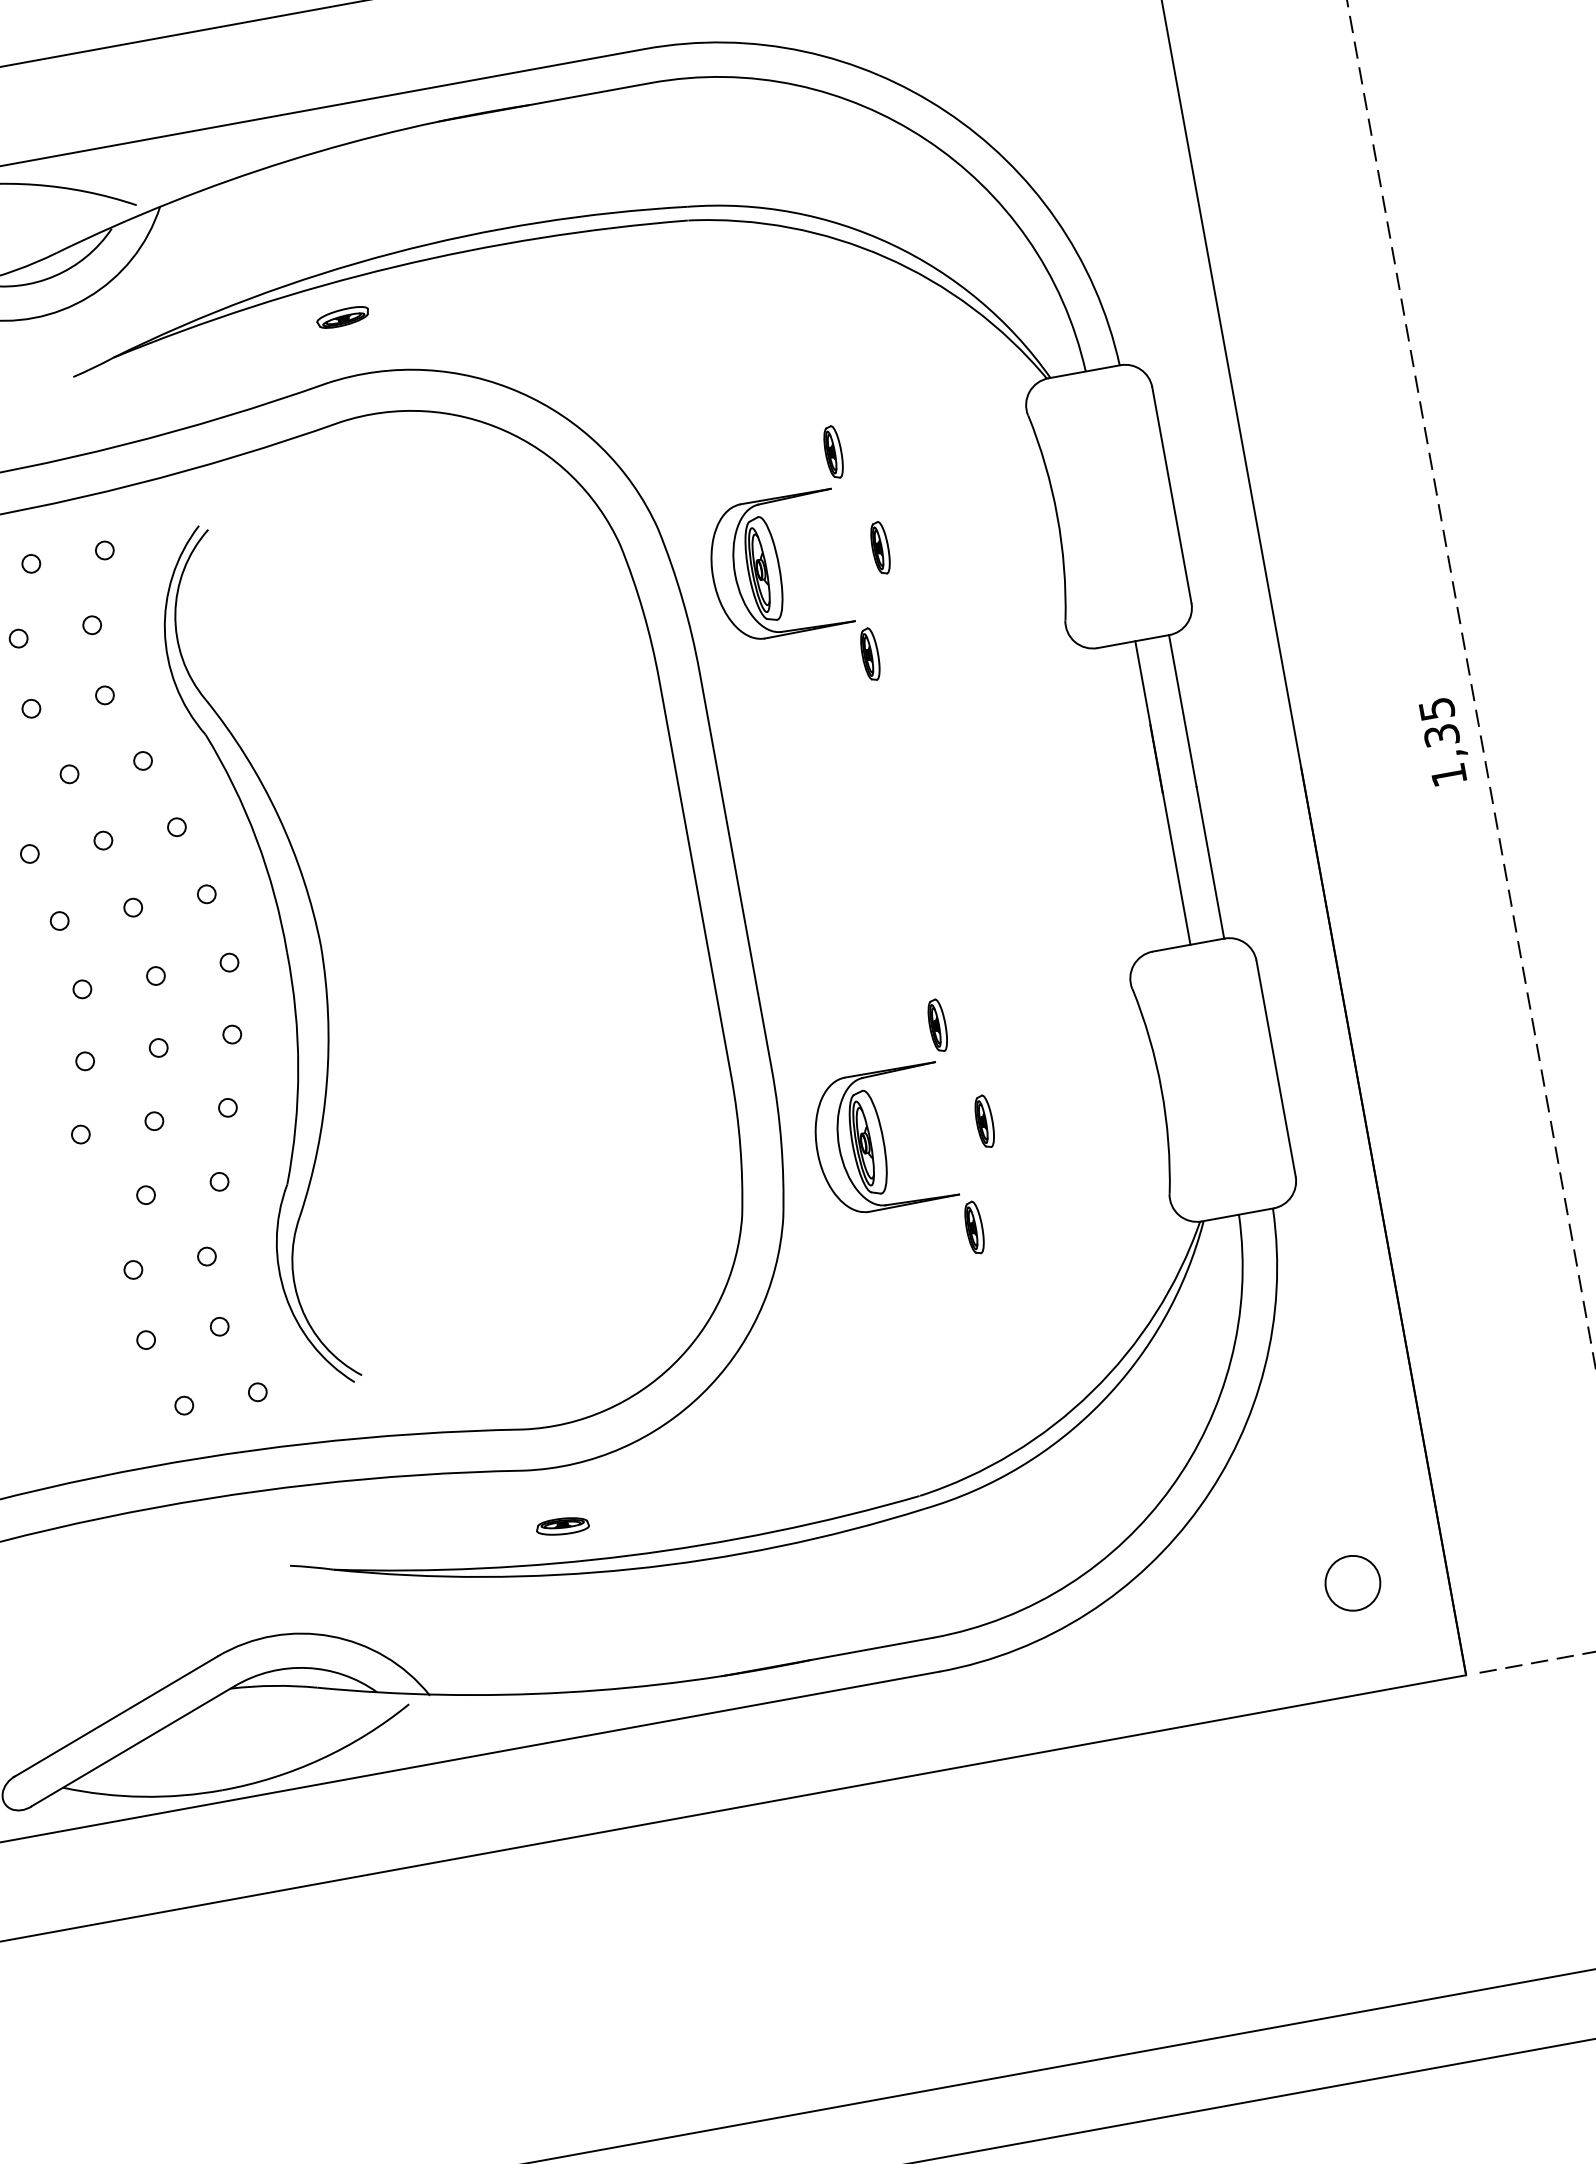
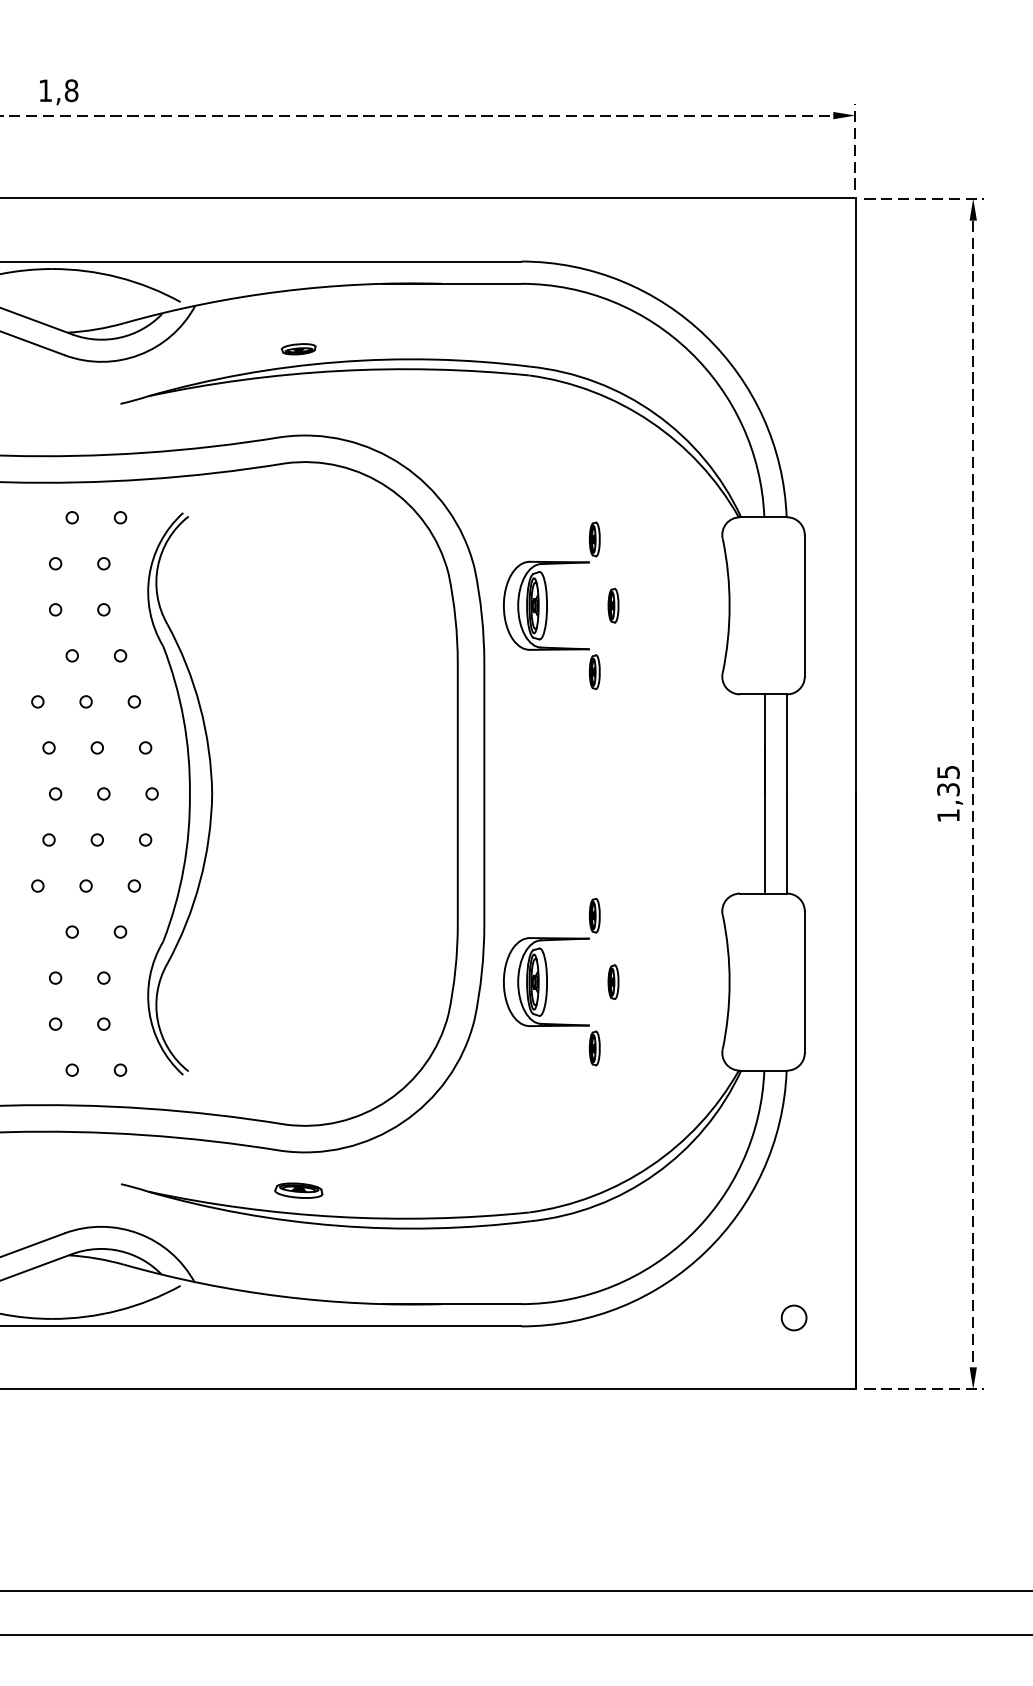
part: (342, 317) -> (298, 349), moved
part: (562, 1526) -> (298, 1190), size x1.4
circle: (1351, 1582) -> (793, 1317), size x0.7

